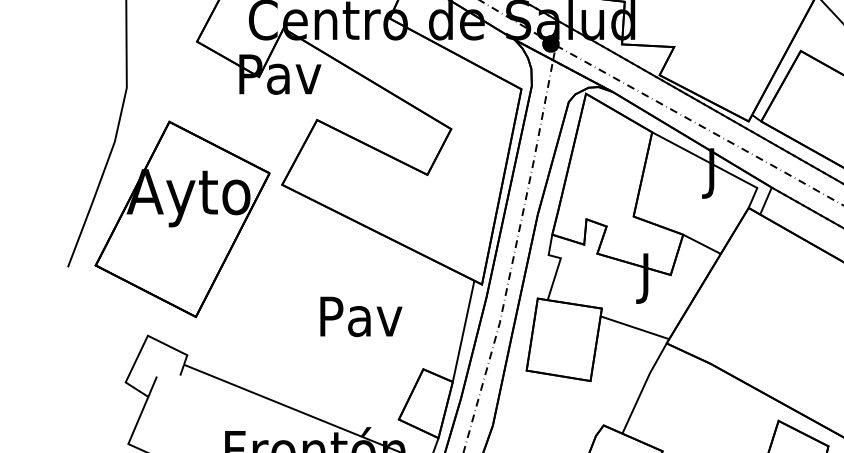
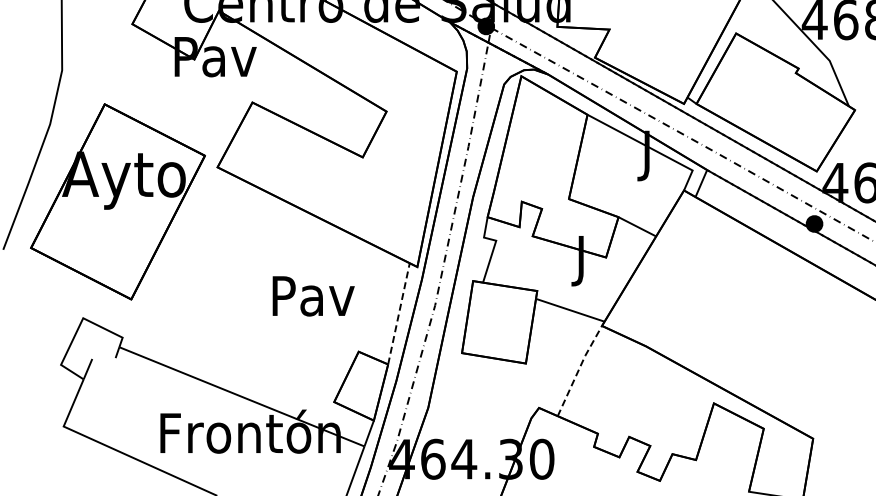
text: (361, 317) -> (313, 296), moved
line: (463, 331) -> (398, 313), solid -> dashed
line: (644, 387) -> (579, 369), solid -> dashed

